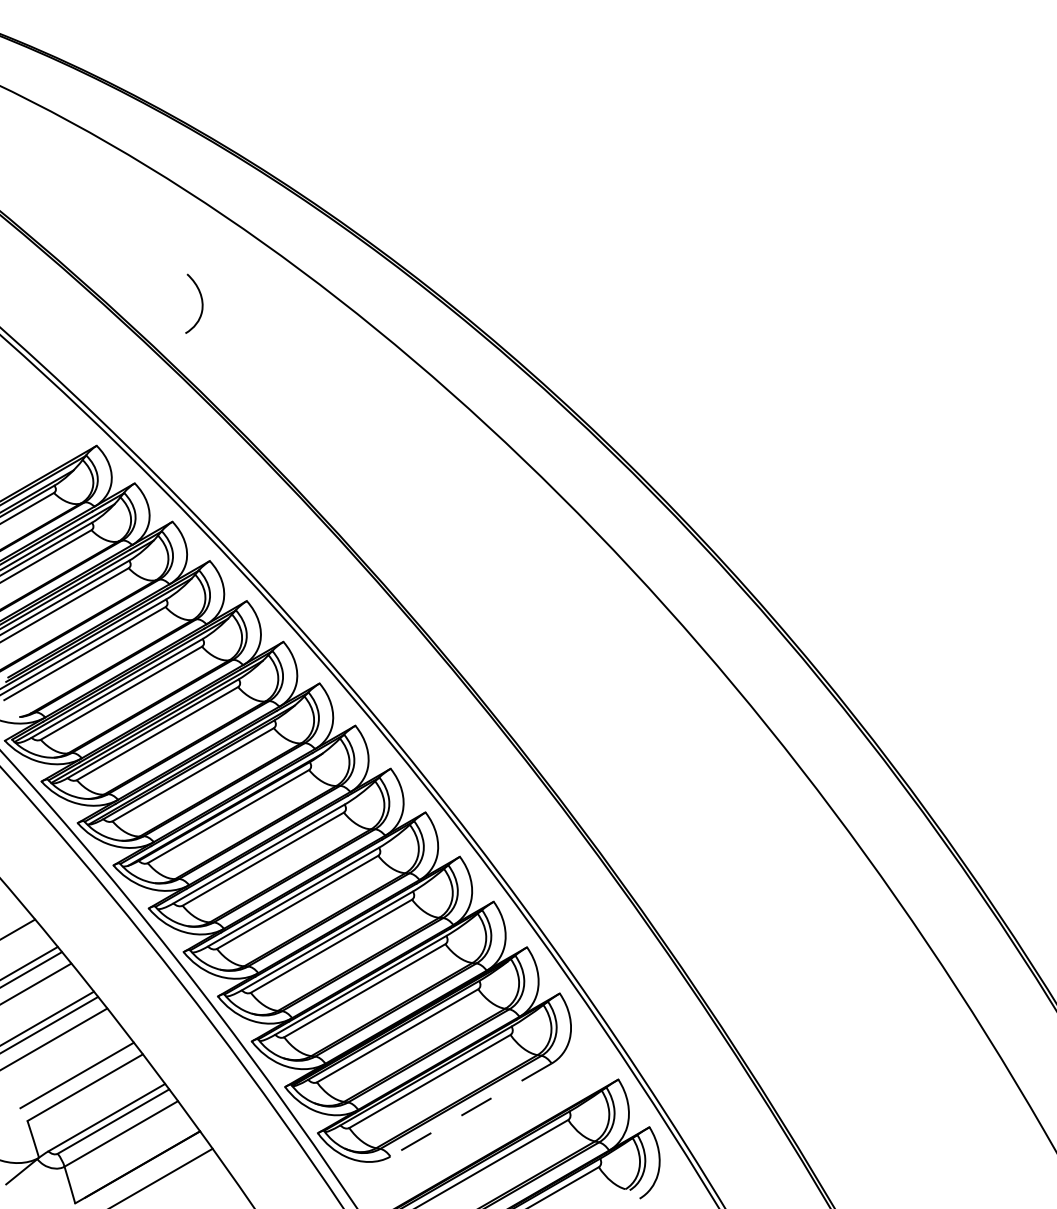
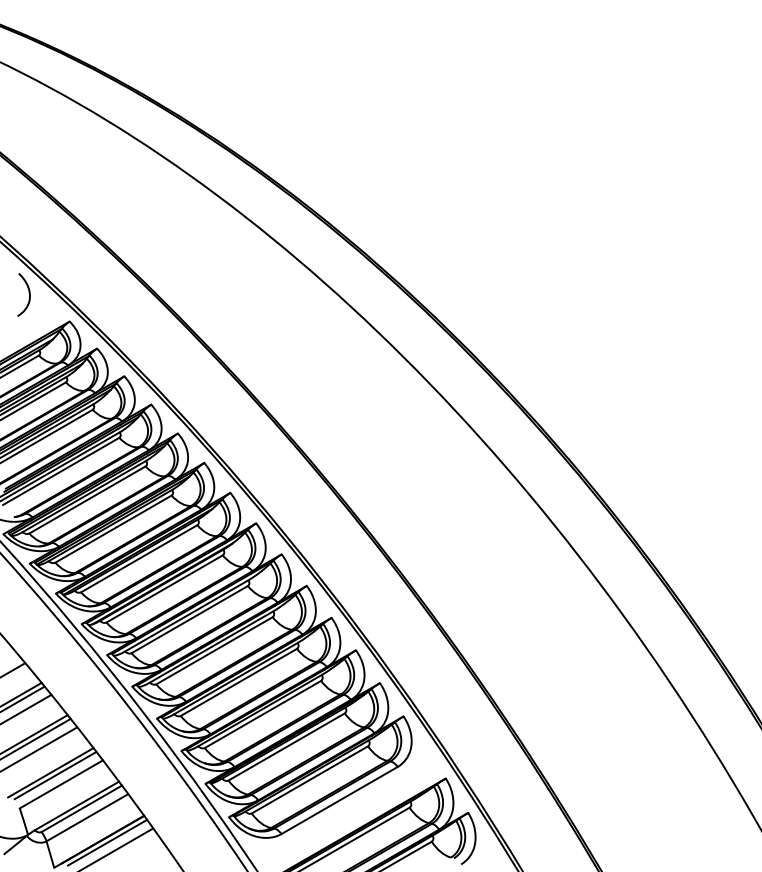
curve: (201, 303) -> (29, 294), moved
line: (70, 1071) -> (50, 772), added
line: (470, 1110) -> (339, 800), dashed -> solid
line: (149, 1168) -> (107, 842), added

